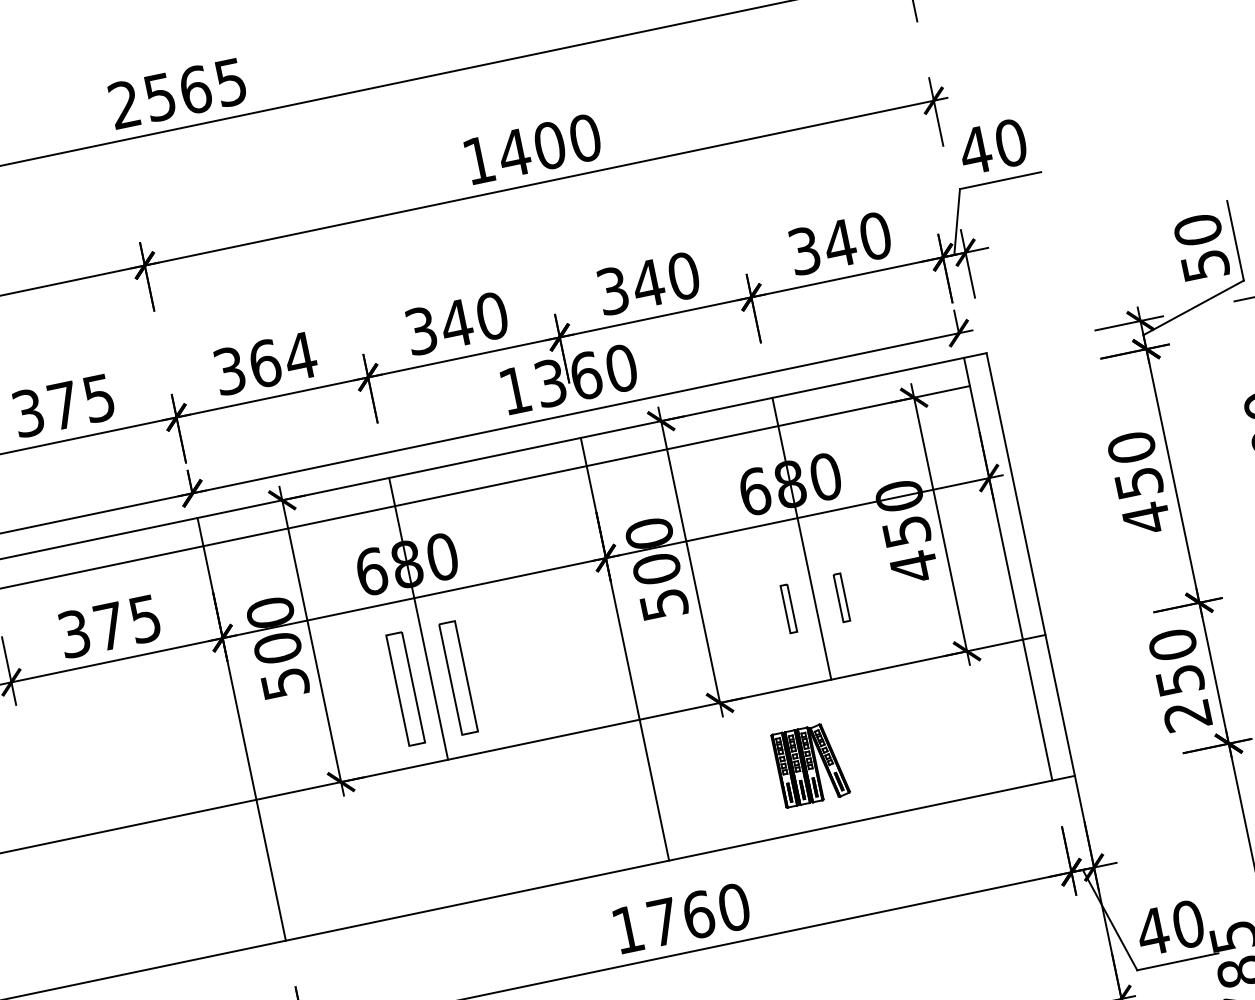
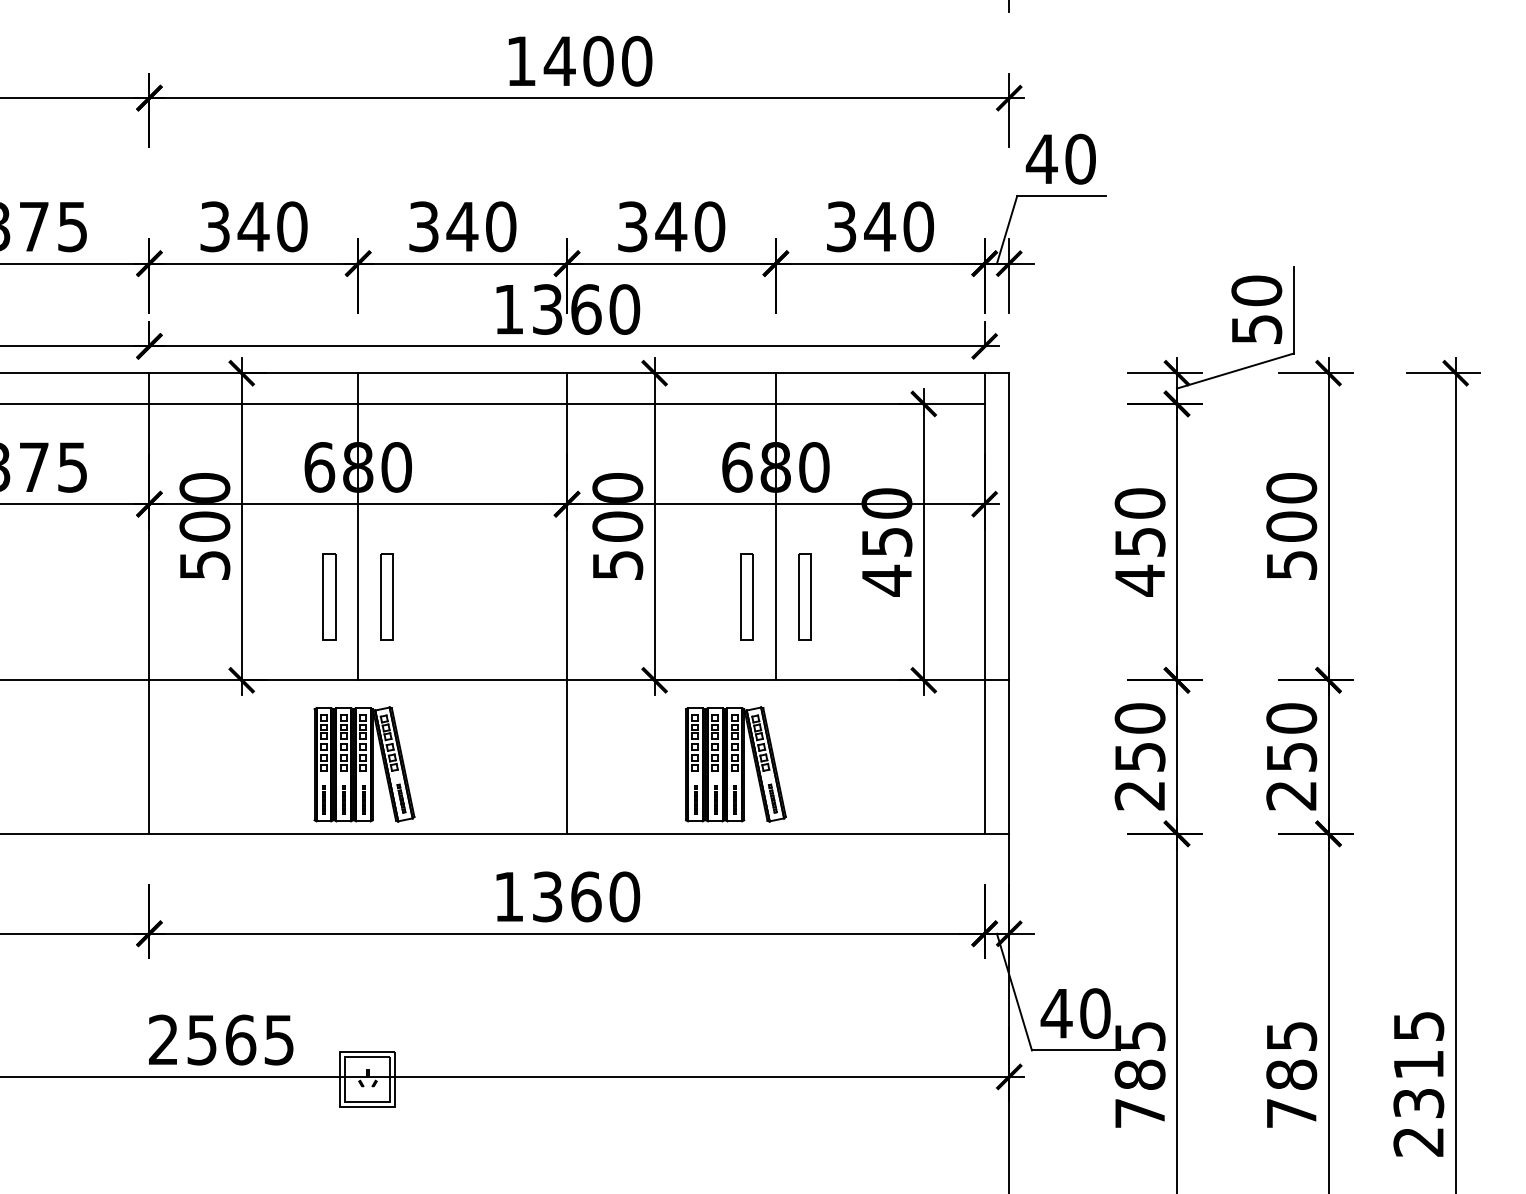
text: (282, 359) -> (272, 226), 364 -> 340
part: (841, 597) -> (804, 596), size x1.67
part: (788, 608) -> (746, 596), size x1.67
part: (457, 677) -> (386, 596), size x0.71
part: (405, 688) -> (329, 596), size x0.71
part: (810, 764) -> (735, 764), size x1.43
part: (469, 835) -> (364, 764), added
text: (663, 921) -> (547, 896), 1760 -> 1360

